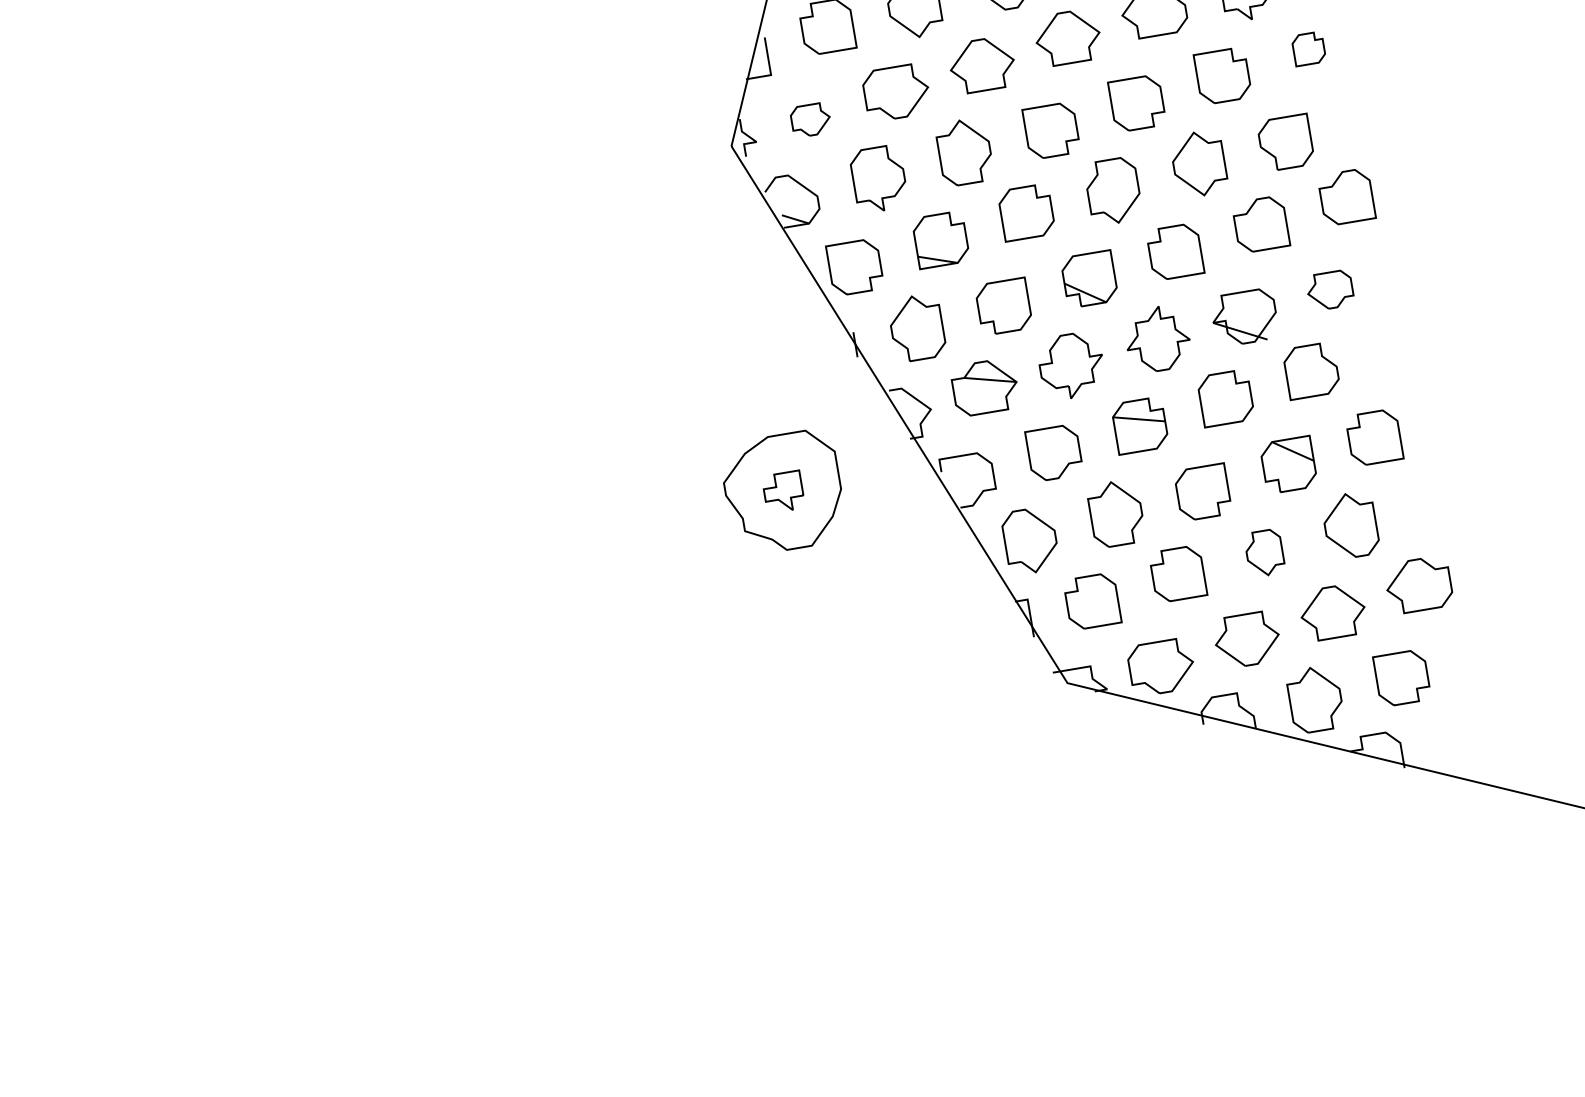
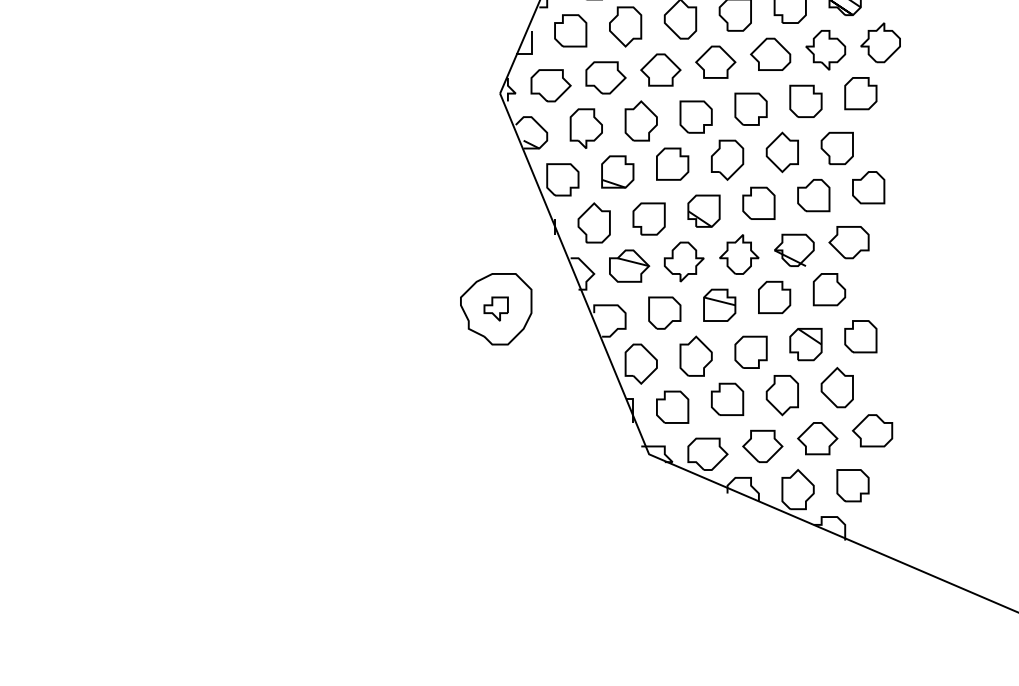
part: (1308, 48) -> (860, 93), size x1.67
part: (809, 119) -> (550, 85), size x1.67
part: (1329, 290) -> (848, 242), size x1.43
part: (1263, 553) -> (781, 395), size x1.43

